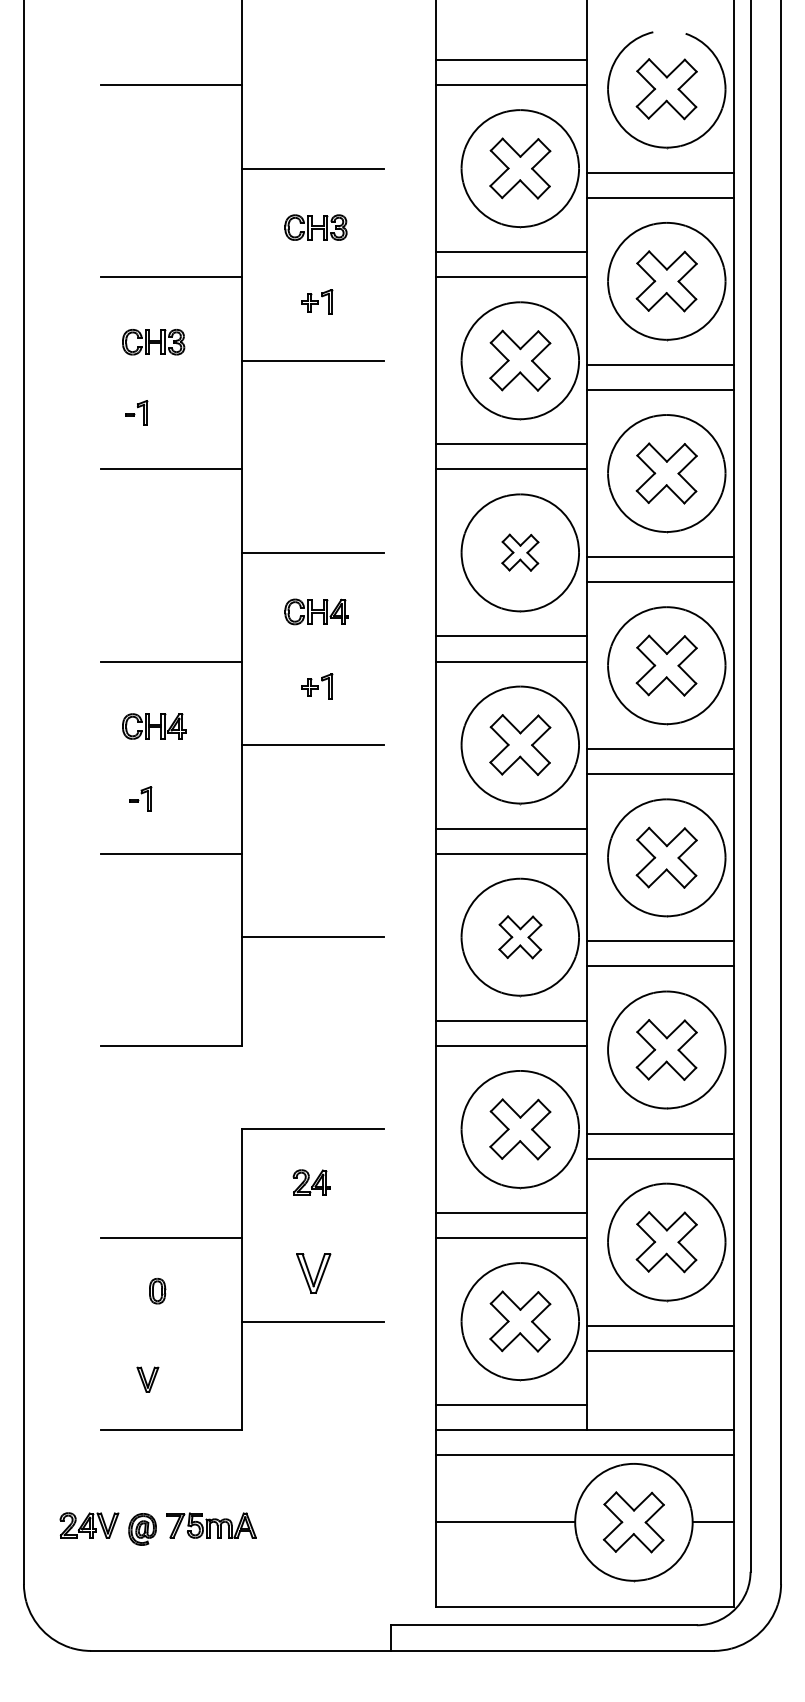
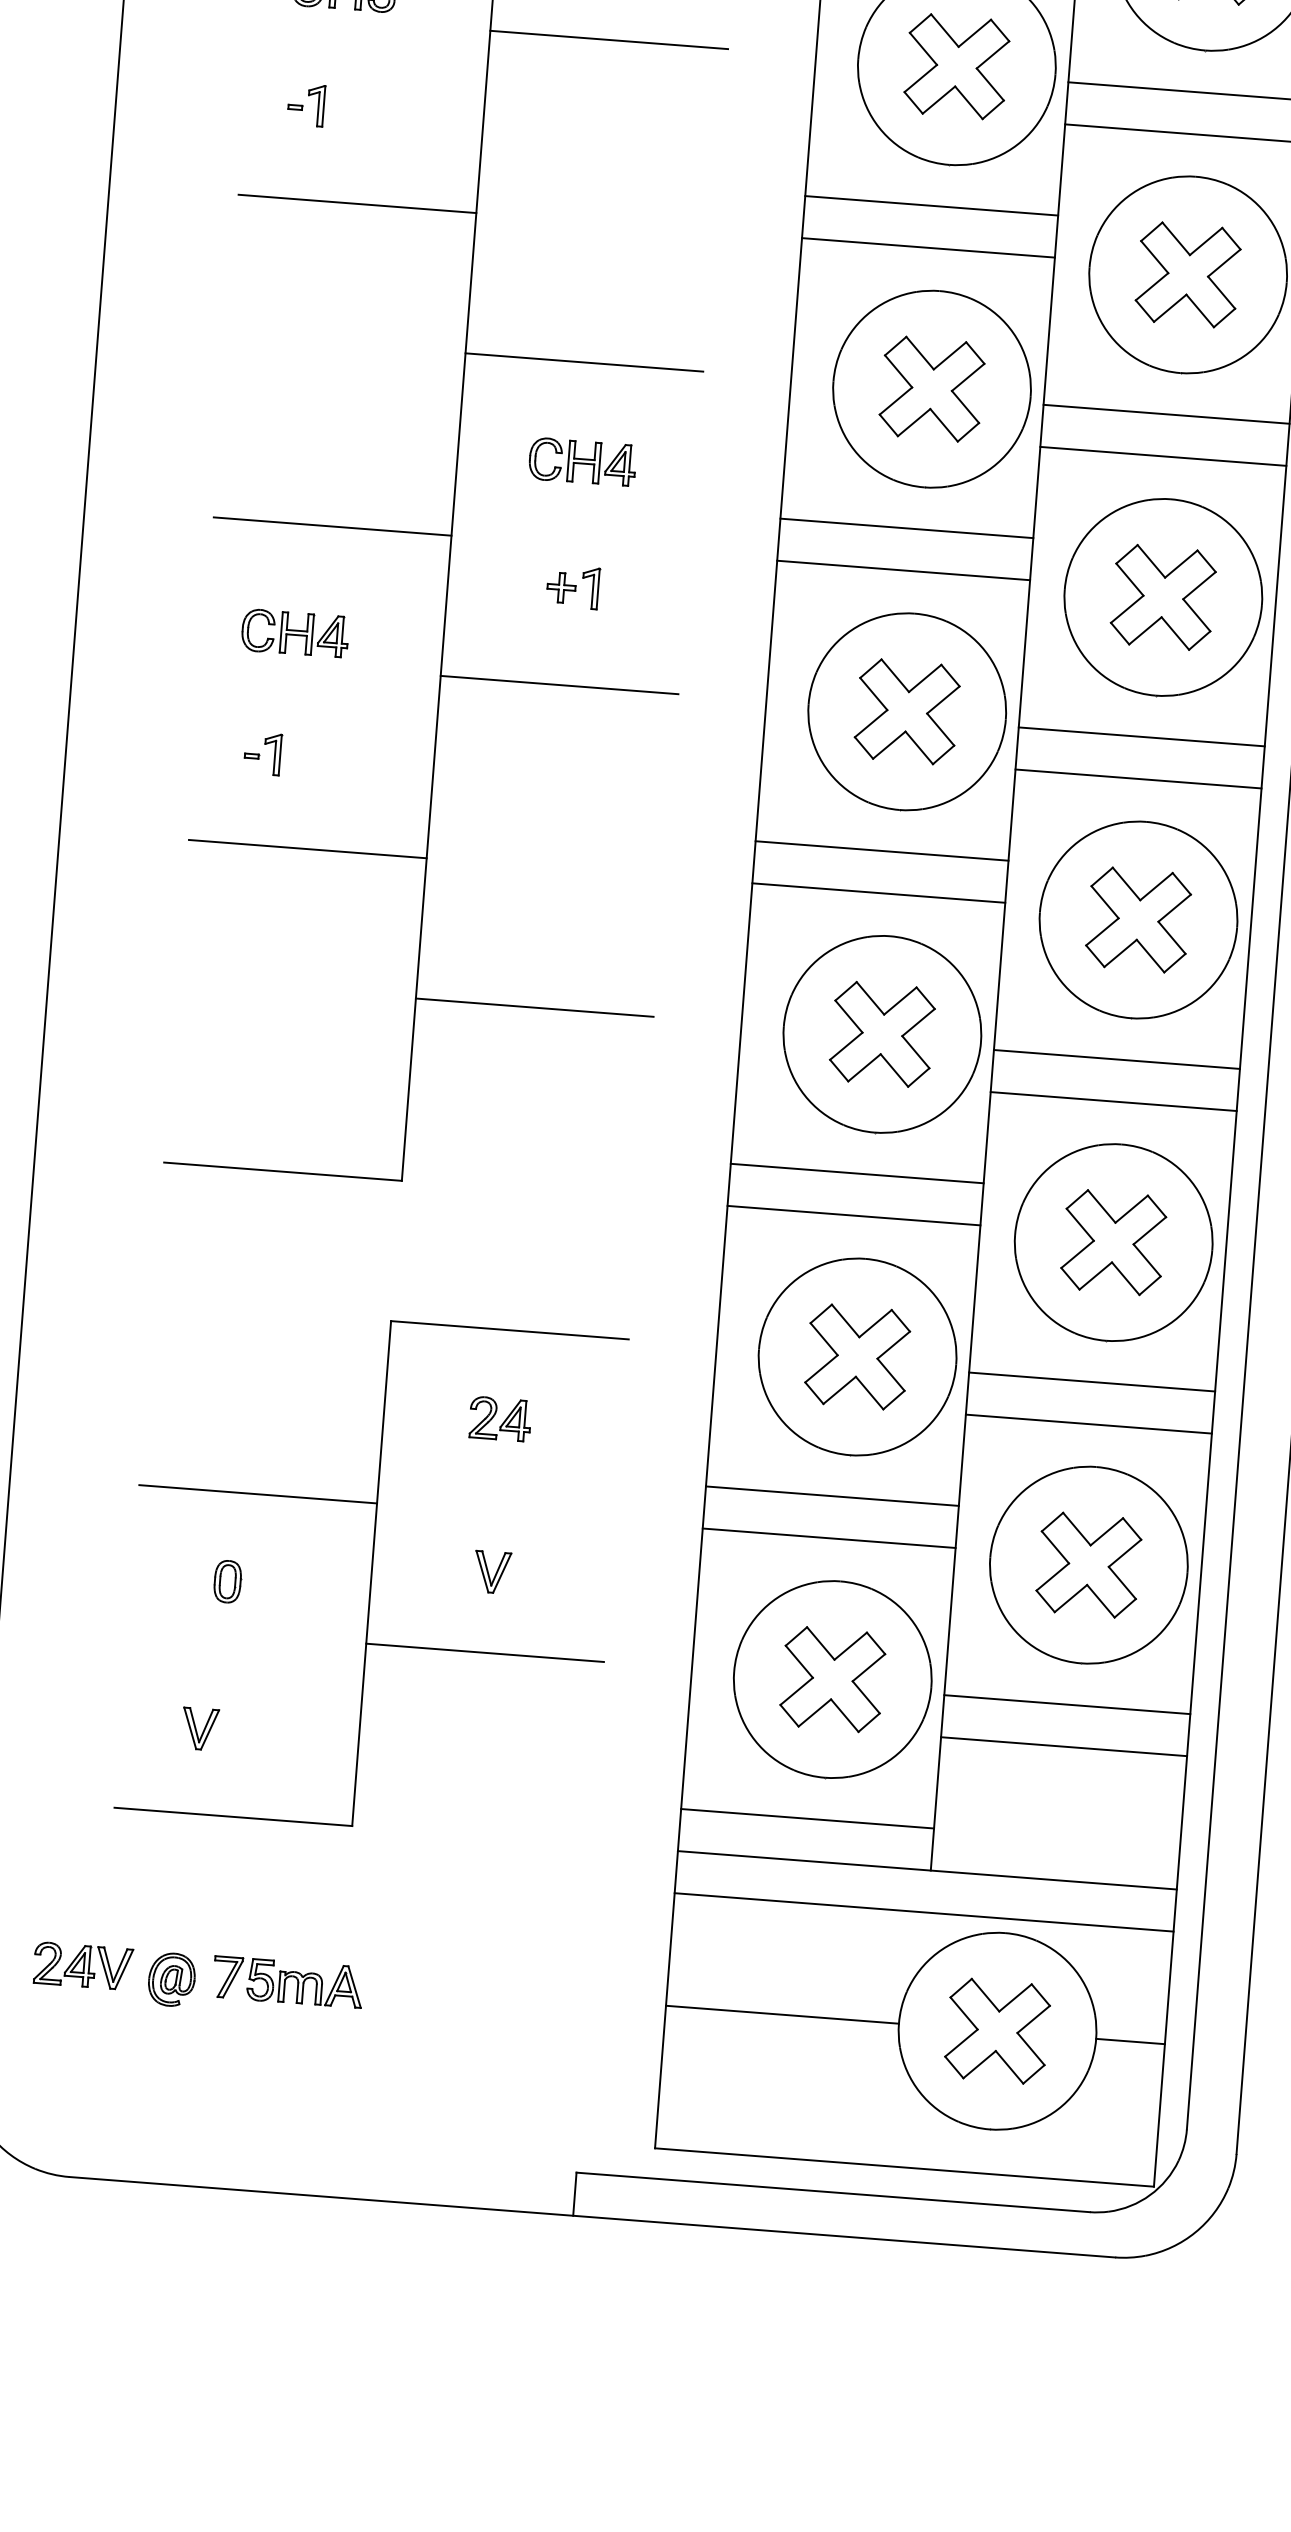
part: (520, 552) -> (932, 388), size x1.67
part: (520, 937) -> (882, 1034), size x1.43
part: (313, 1273) -> (491, 1572), size x0.62

